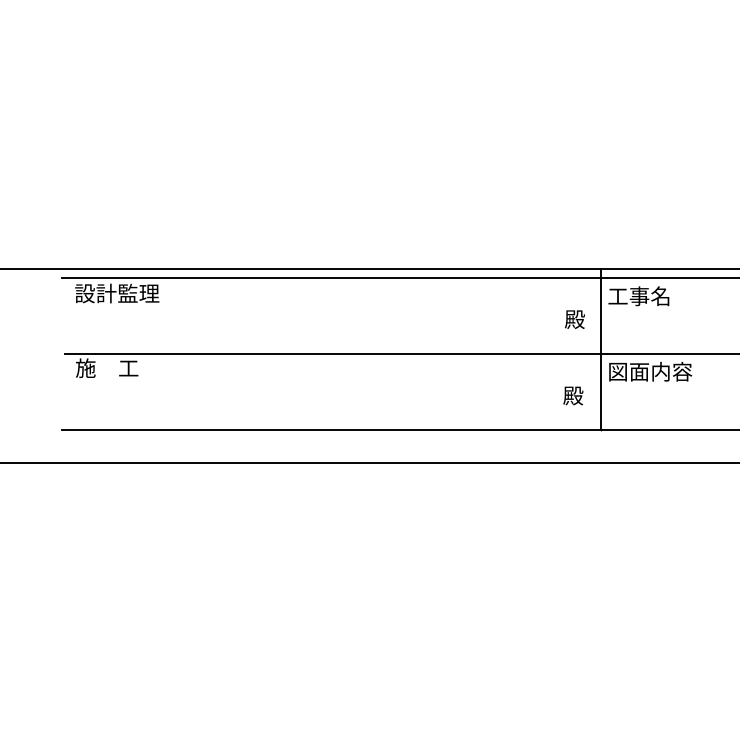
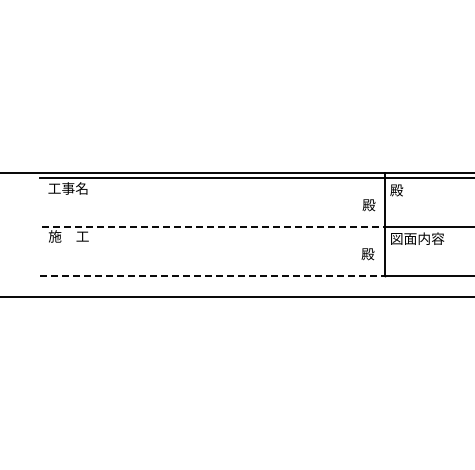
text: (117, 293) -> (75, 188), 設計監理 -> 工事名
text: (637, 295) -> (409, 189), 工事名 -> 殿
line: (332, 354) -> (213, 227), solid -> dashed
line: (331, 430) -> (212, 276), solid -> dashed

